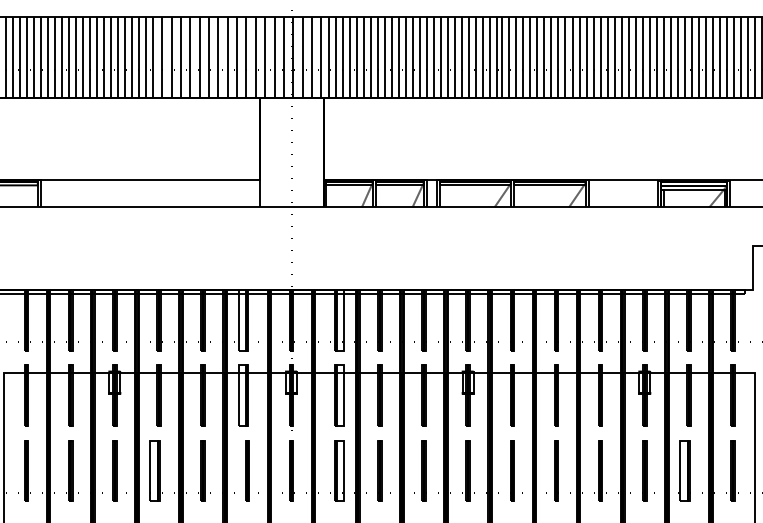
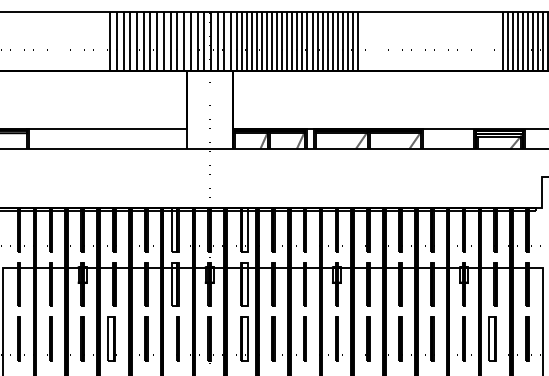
hatch: (75, 57) -> (54, 41), removed
hatch: (596, 57) -> (429, 41), removed

